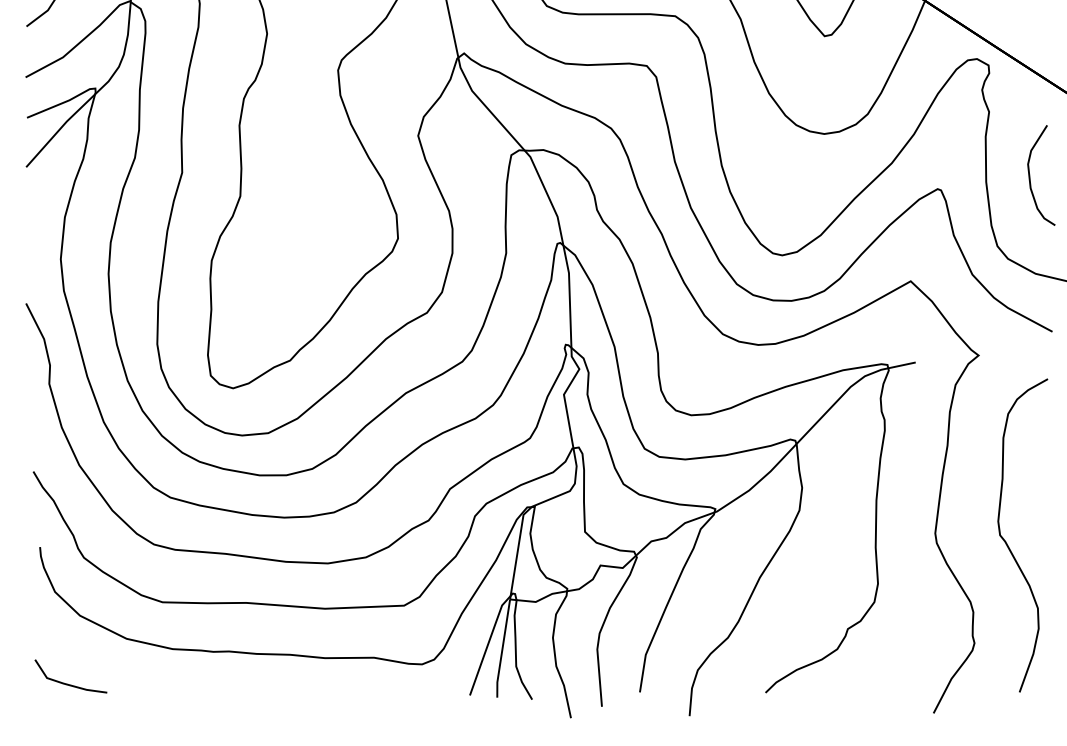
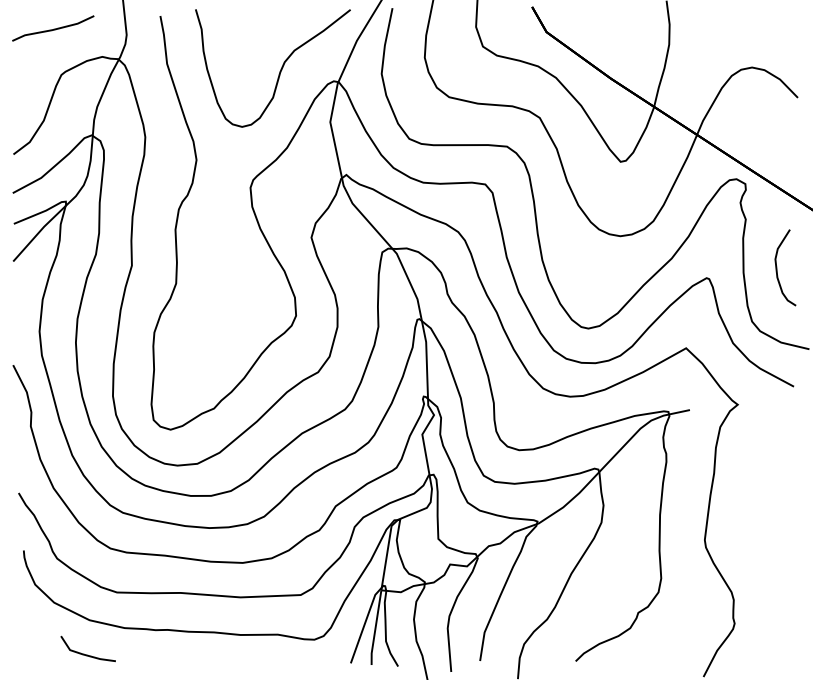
curve: (1007, 541) -> (759, 546), removed
line: (65, 682) -> (84, 653), moved

